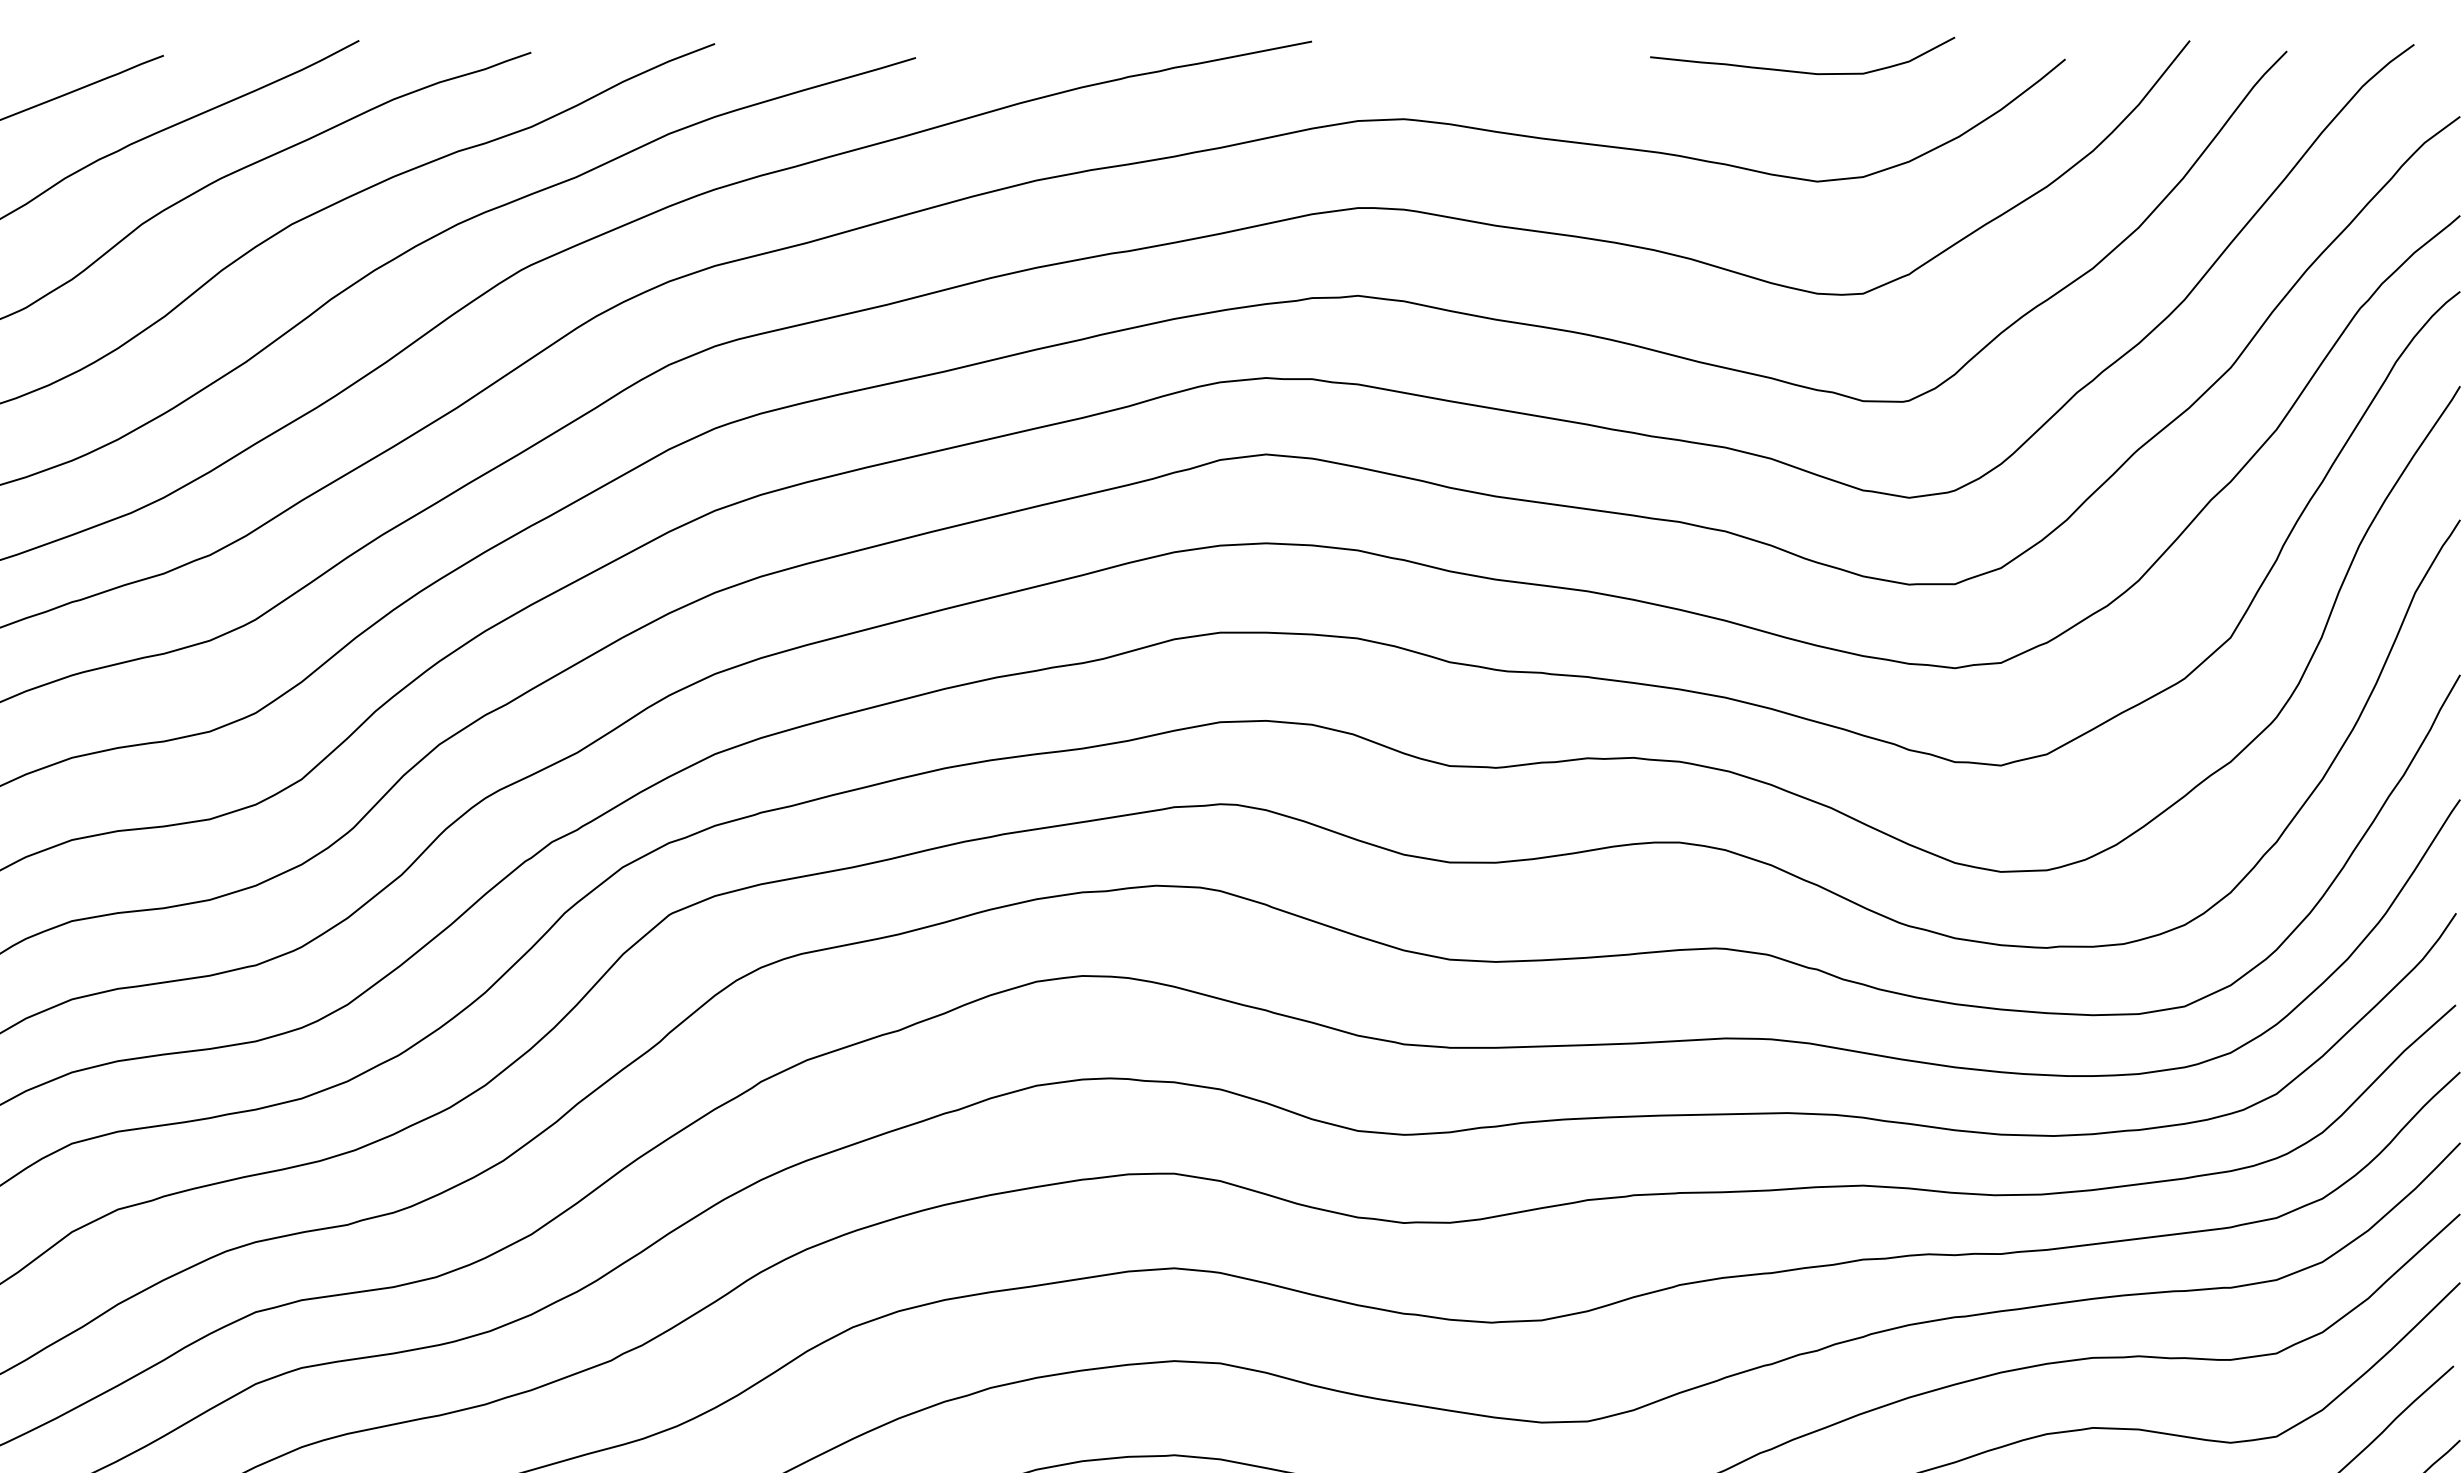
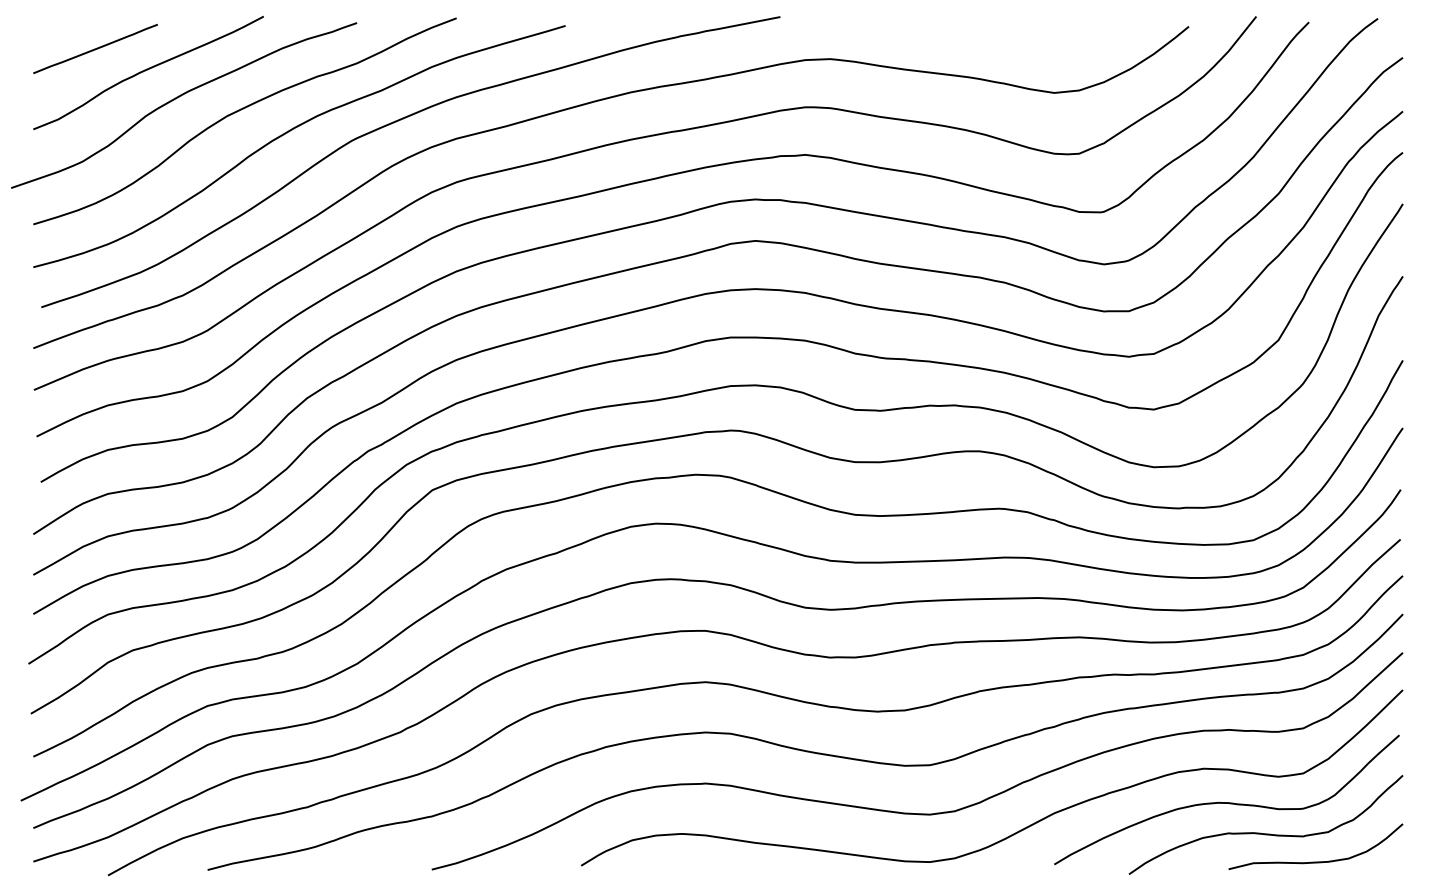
curve: (1800, 70) -> (1045, 32), removed

